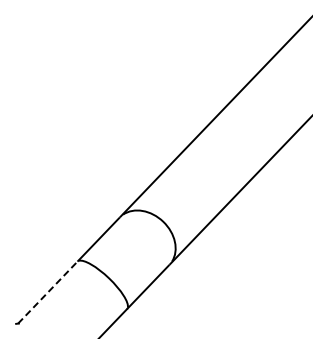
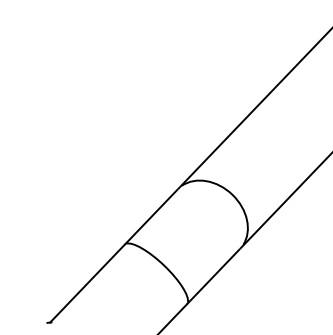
line: (47, 292) -> (87, 283), dashed -> solid

